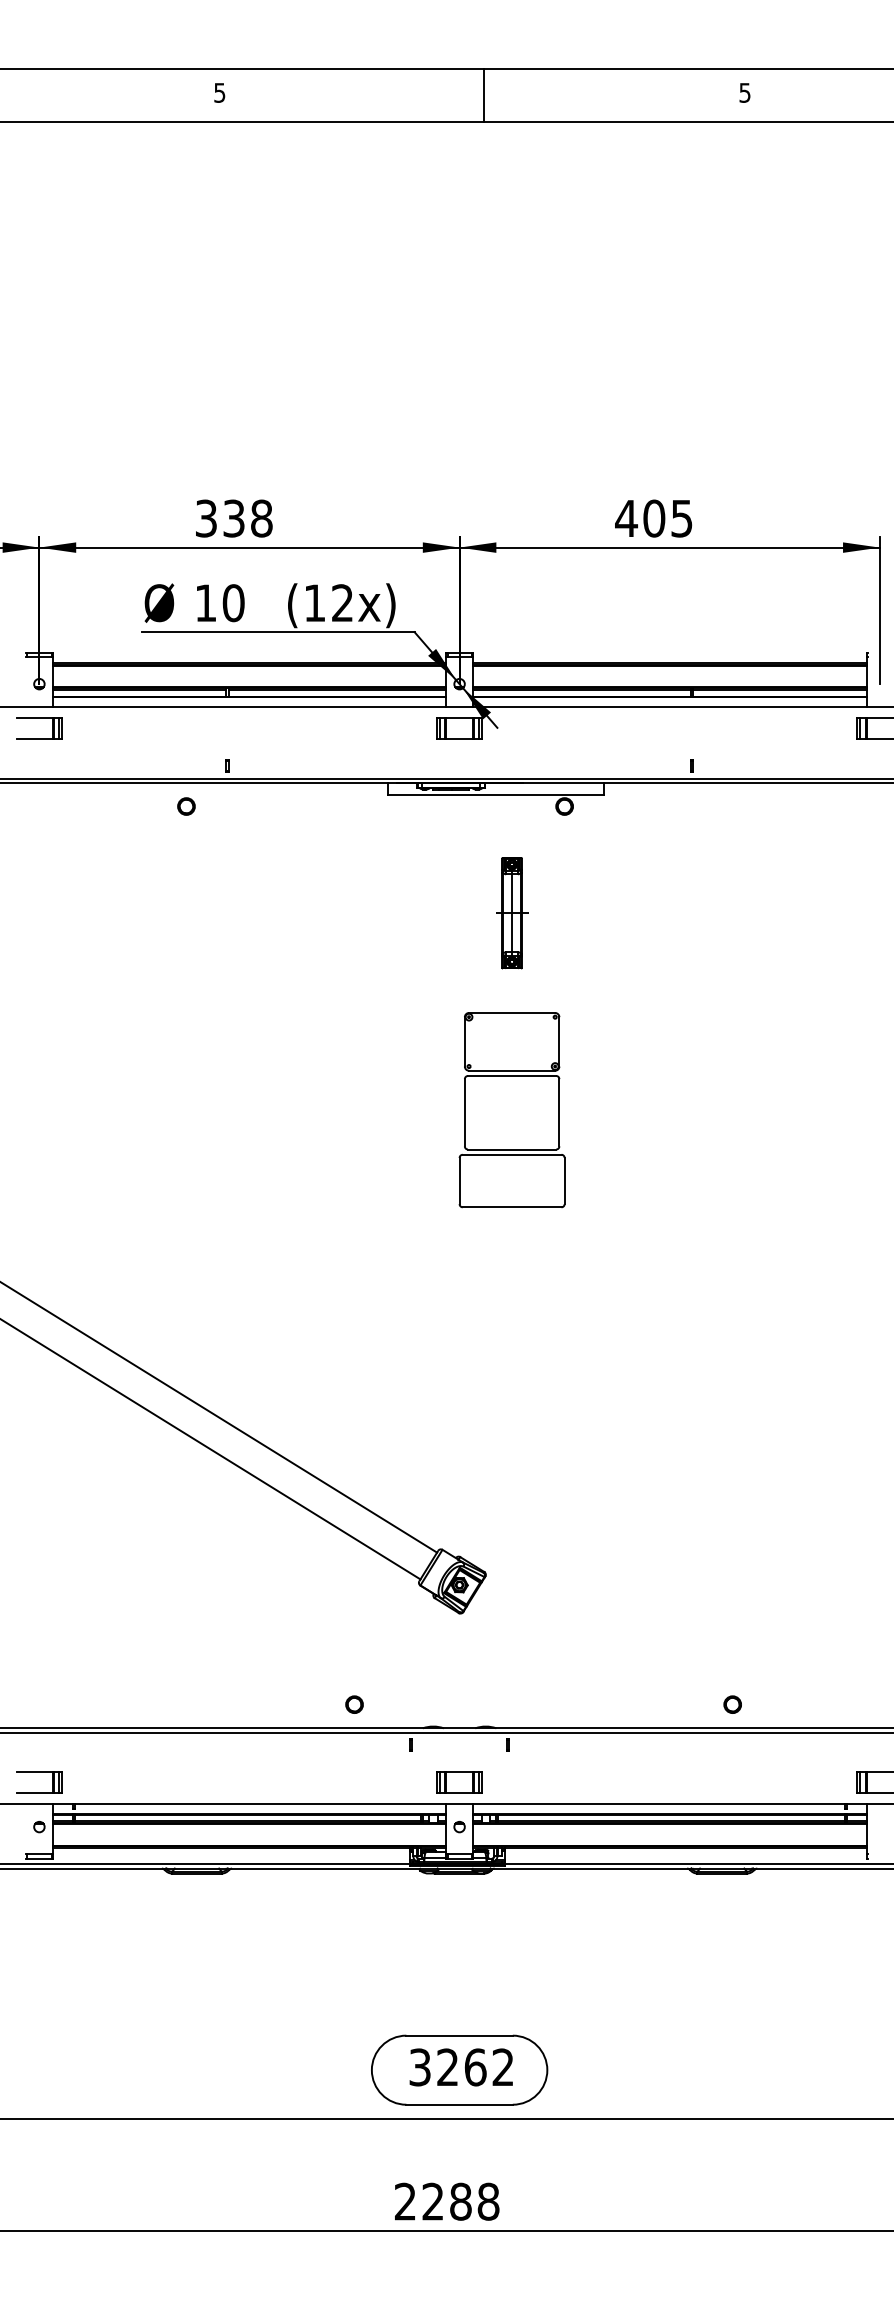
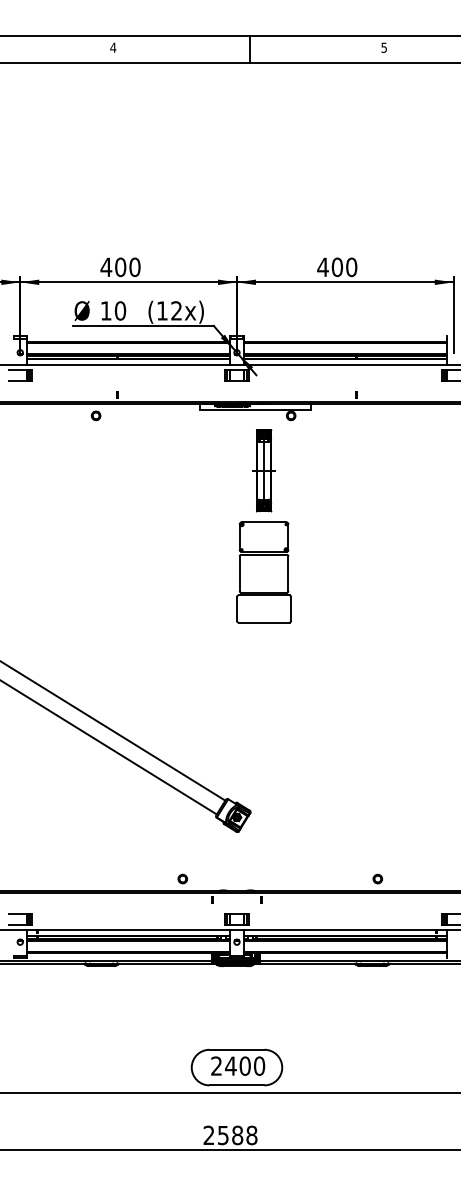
text: (220, 92) -> (113, 47), 5 -> 4
text: (233, 518) -> (120, 267), 338 -> 400
text: (681, 518) -> (351, 267), 405 -> 400
part: (510, 912) -> (263, 470), size x1.43
text: (462, 2066) -> (238, 1065), 3262 -> 2400
text: (433, 2201) -> (223, 1135), 2288 -> 2588

